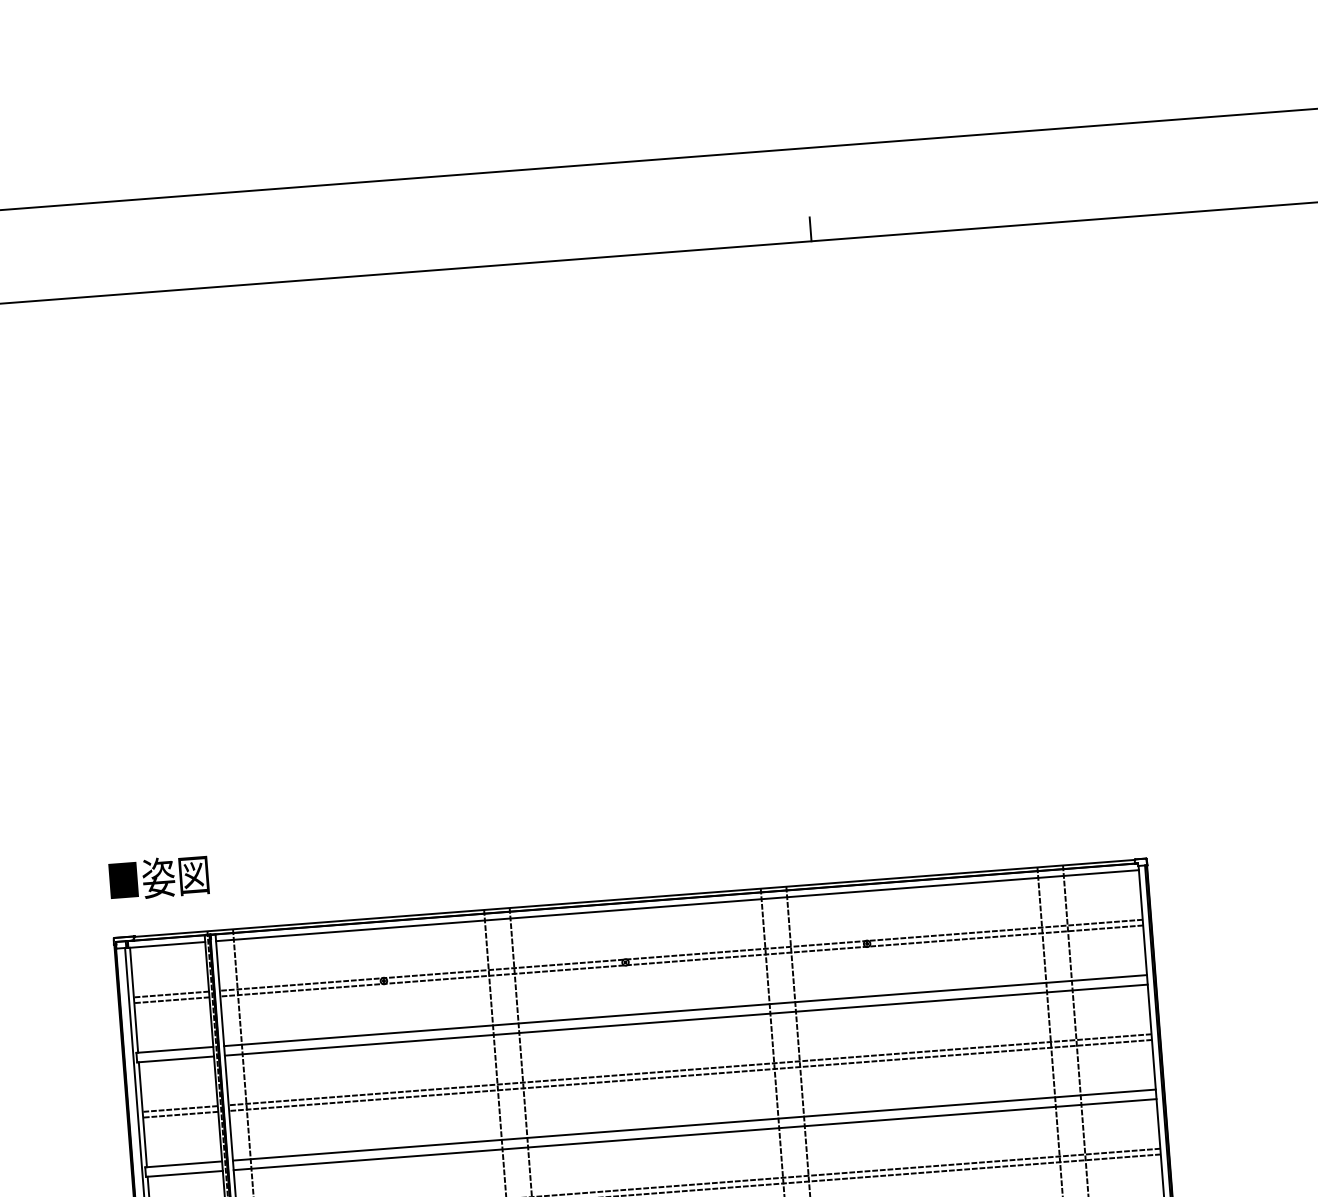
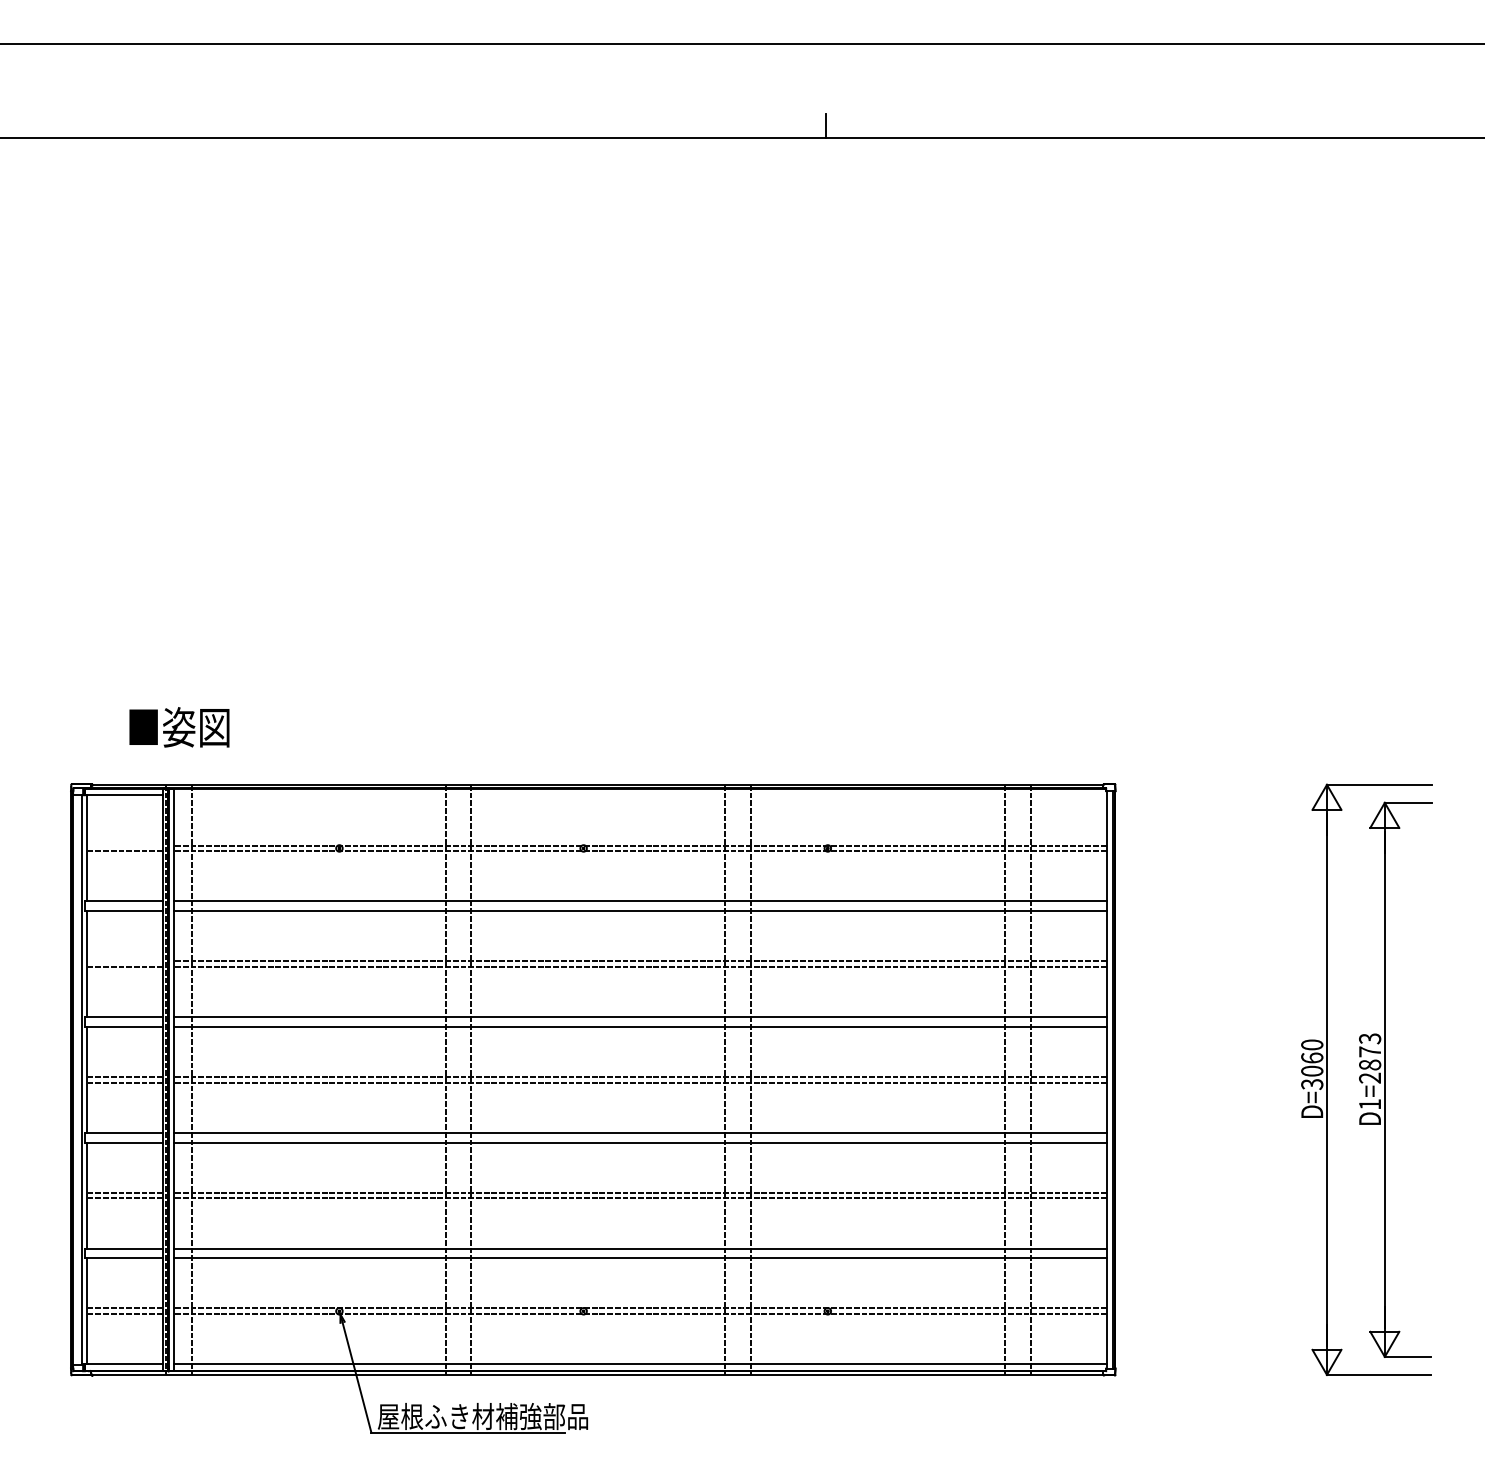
text: (159, 877) -> (179, 727), moved
line: (676, 905) -> (639, 795), removed
line: (171, 994) -> (124, 845), removed
line: (179, 1109) -> (124, 961), removed

